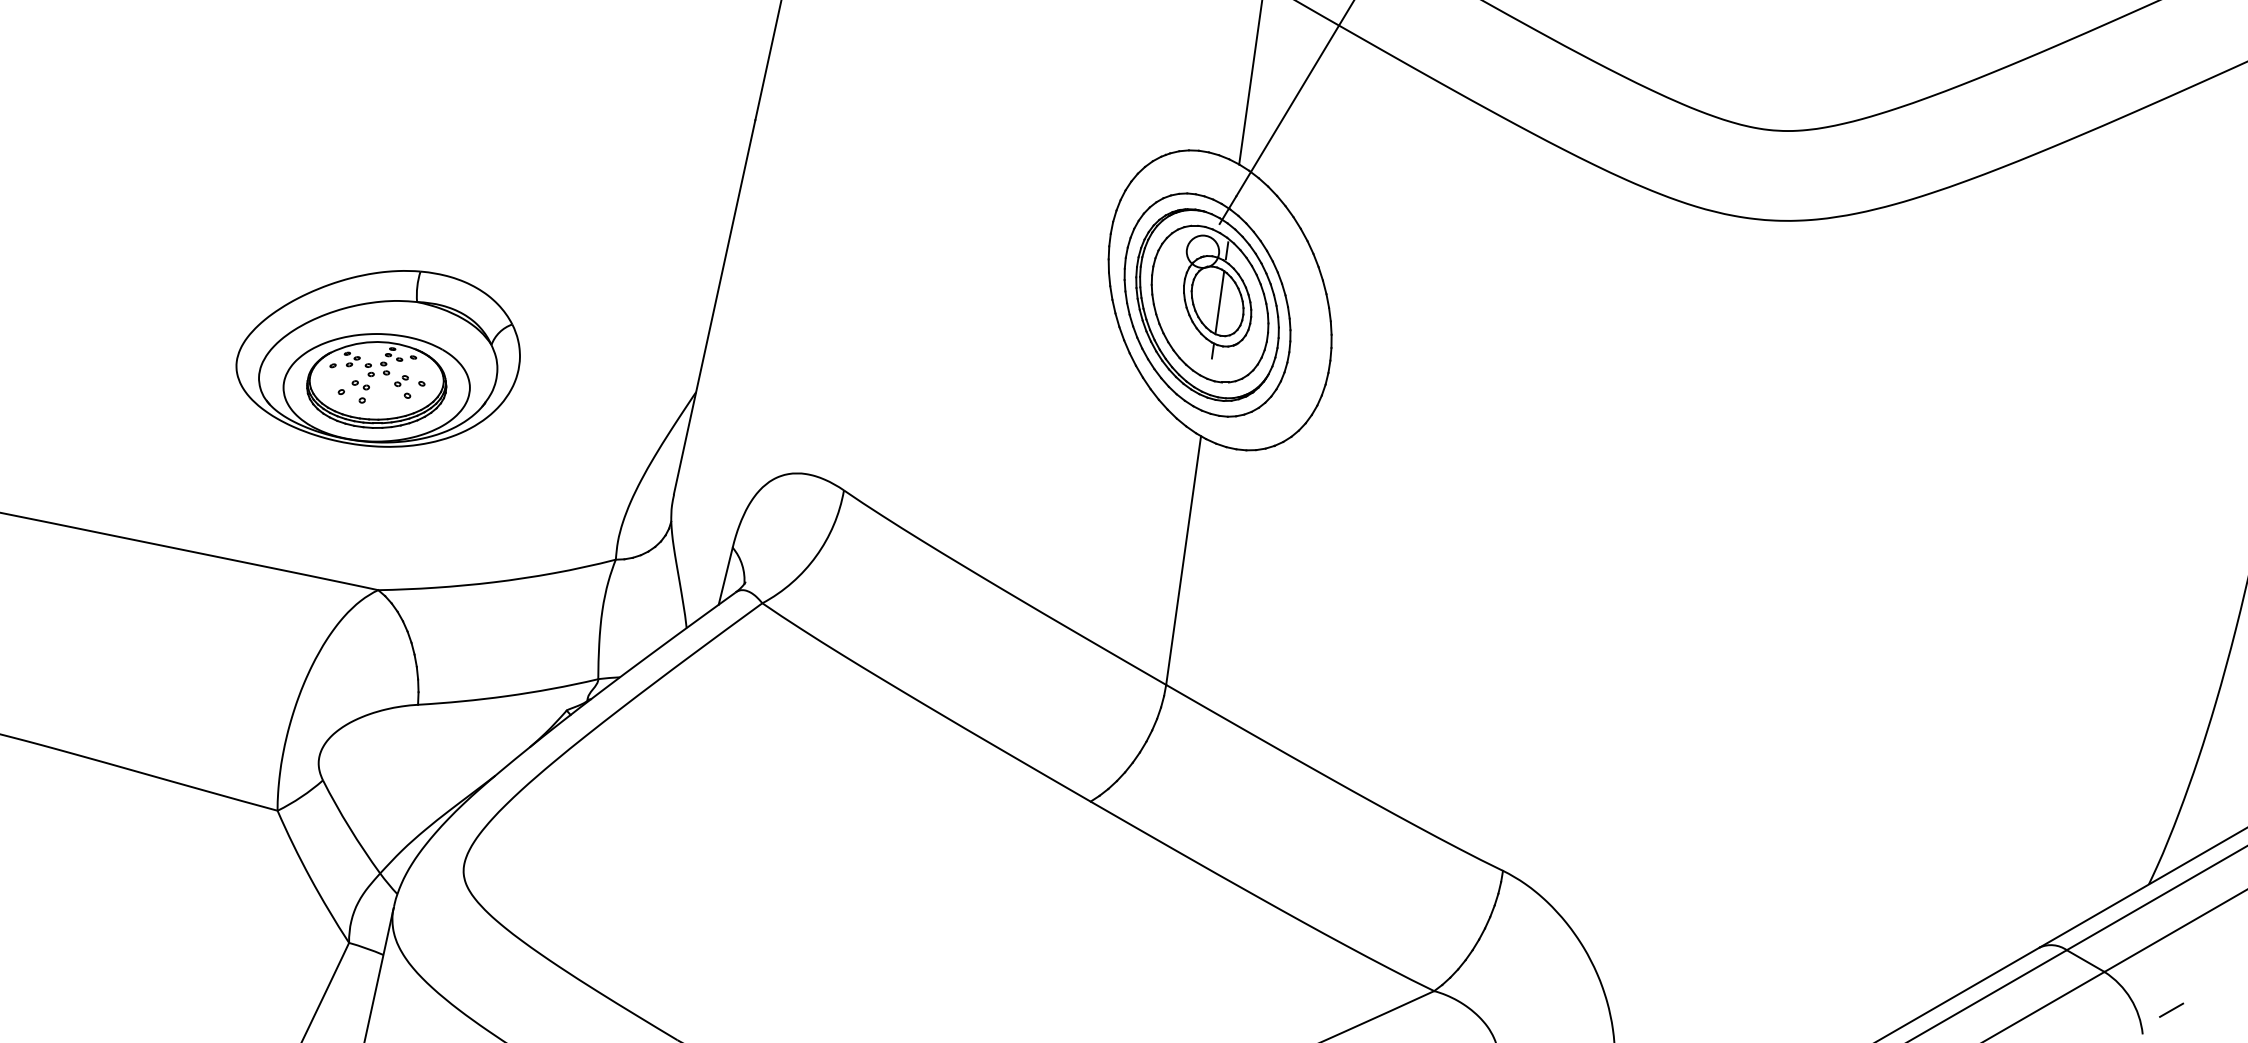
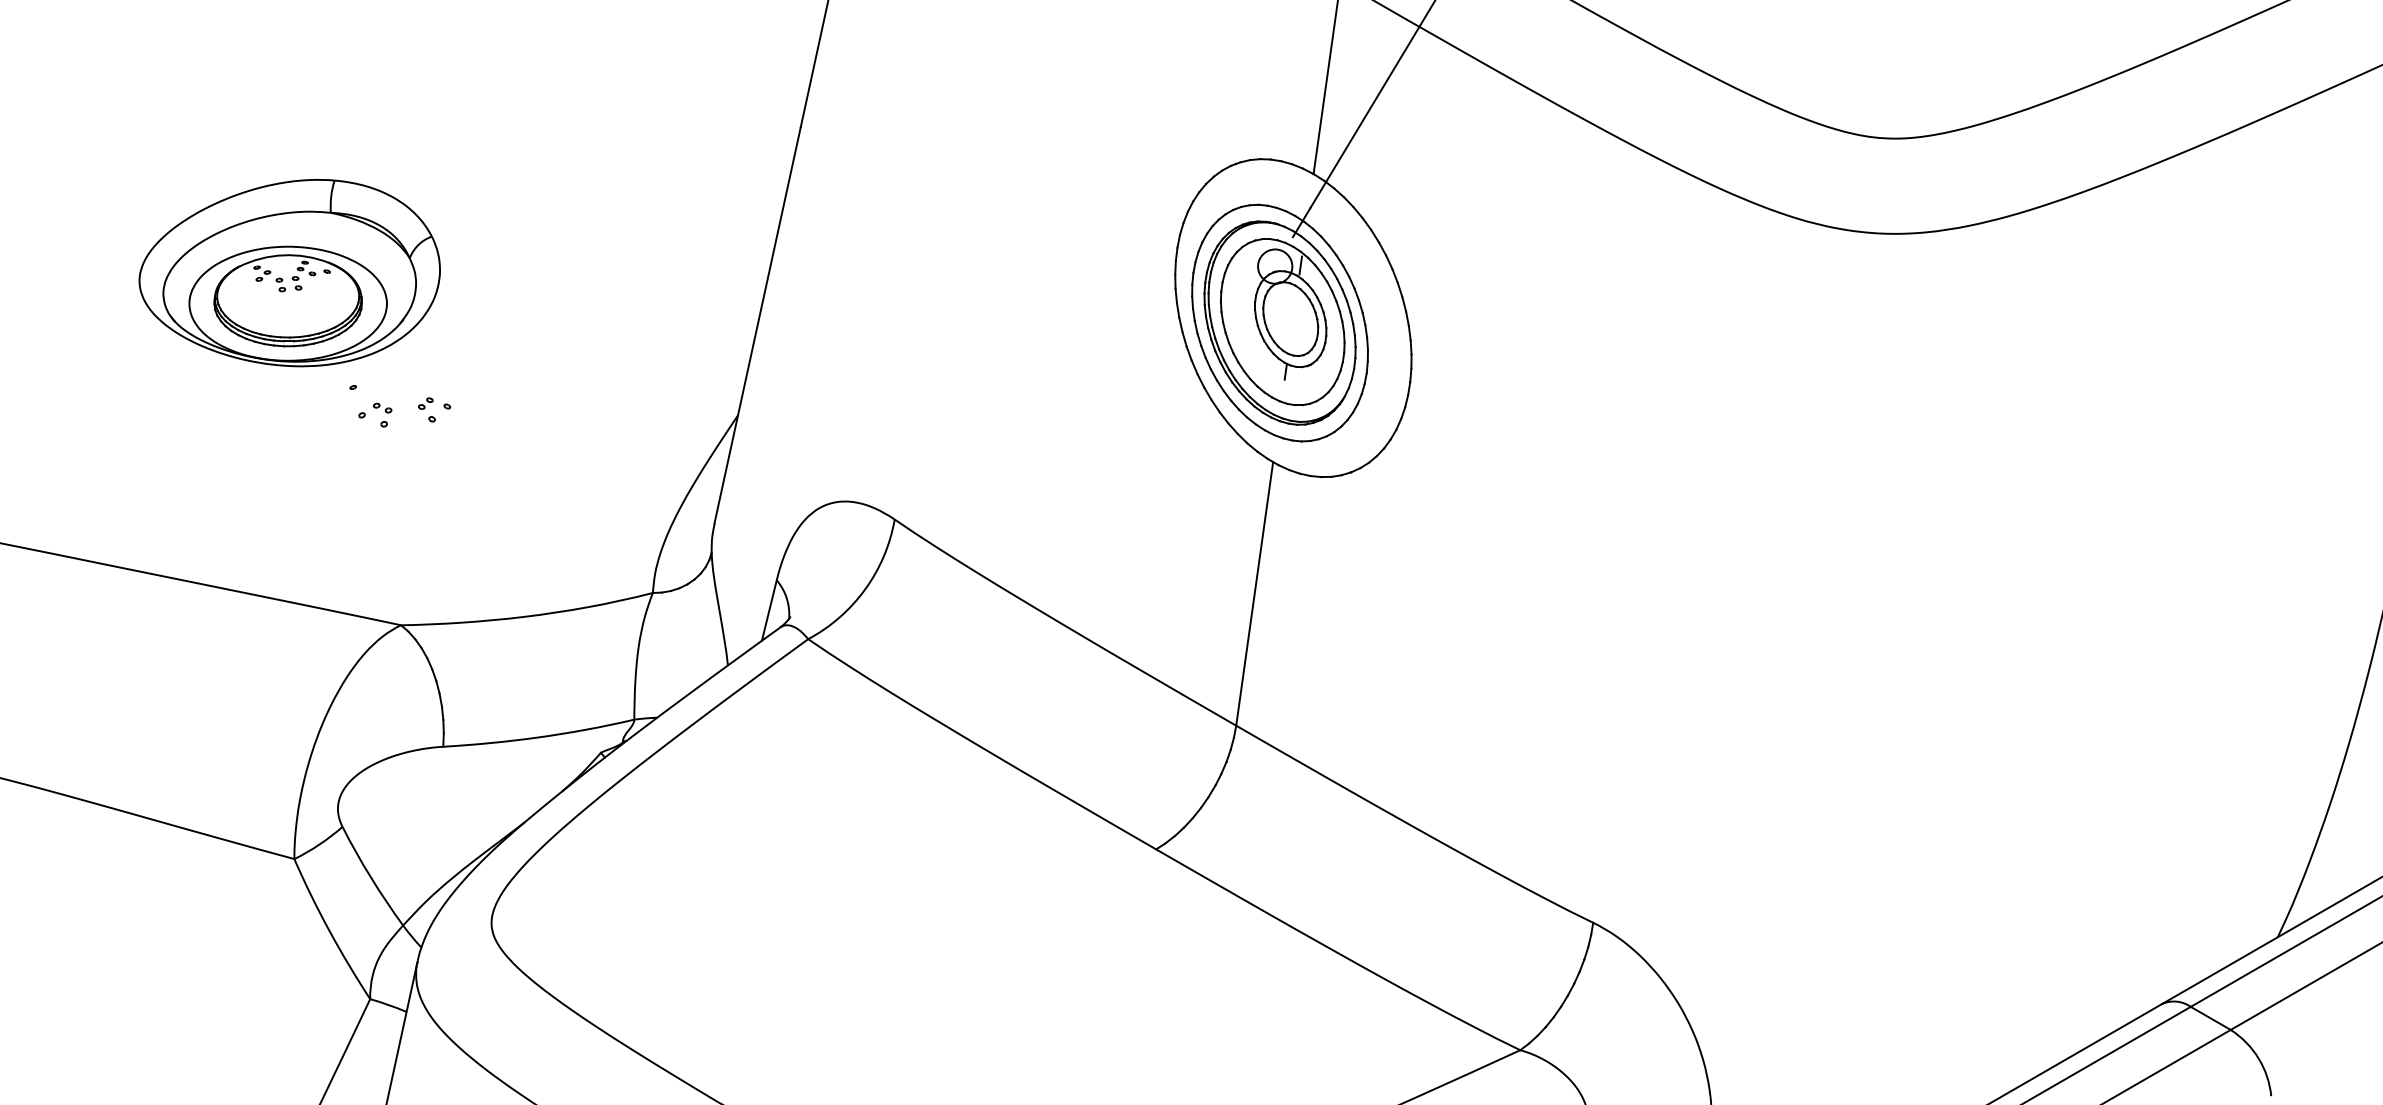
line: (1219, 301) -> (1292, 319), removed
part: (377, 358) -> (288, 272), moved
line: (2171, 1009) -> (2301, 1069), removed

